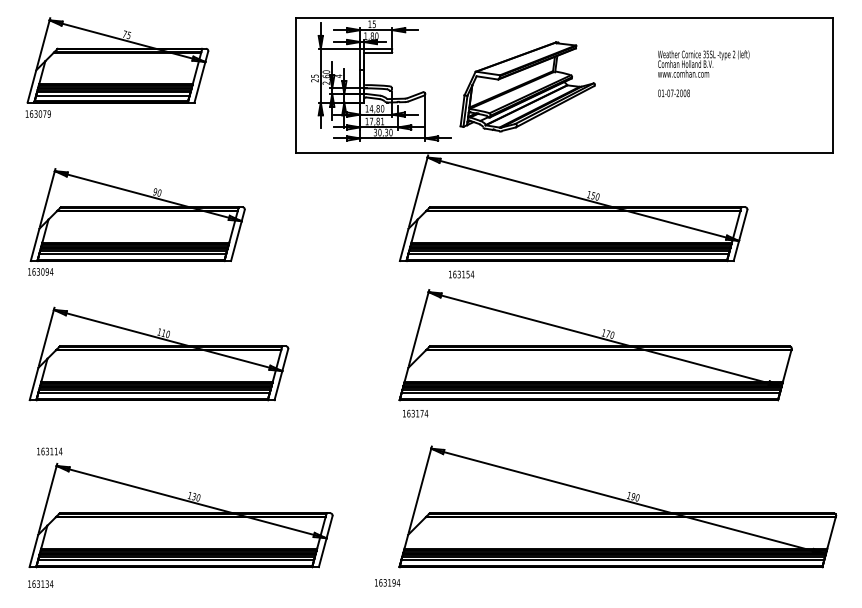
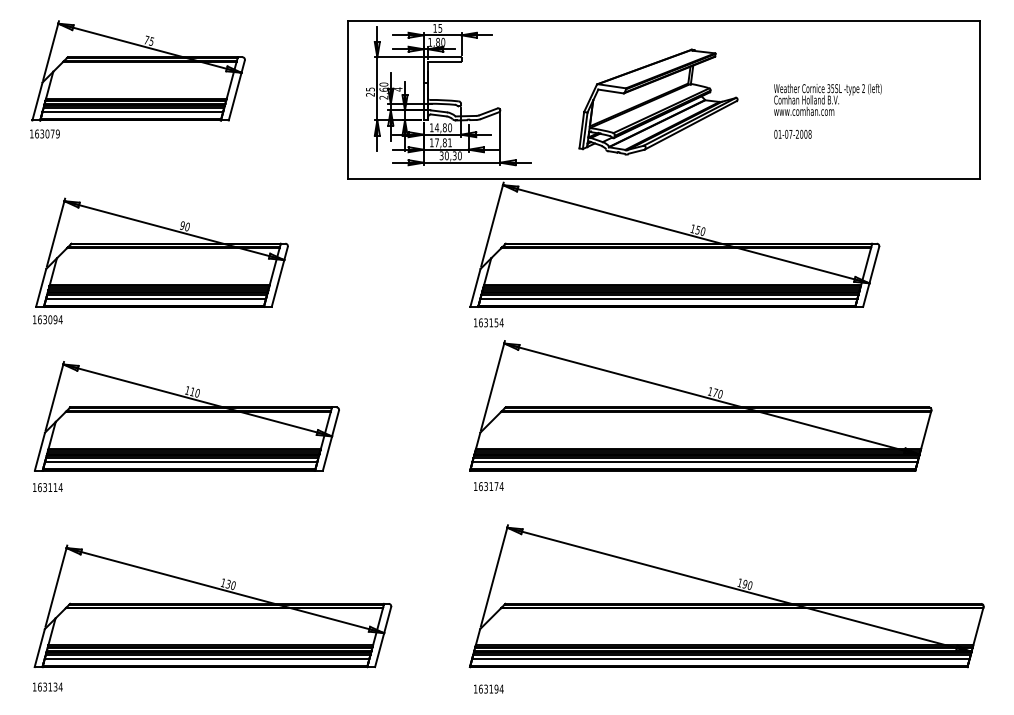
text: (703, 73) -> (827, 111), moved
part: (527, 86) -> (658, 101), moved
text: (461, 274) -> (488, 322), moved
text: (49, 451) -> (47, 487), moved
text: (387, 582) -> (488, 688), moved

